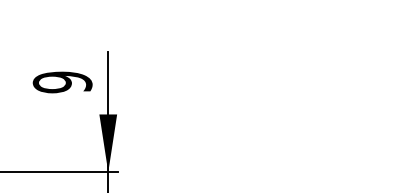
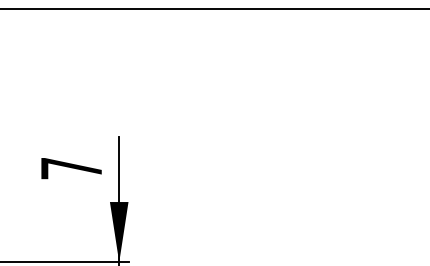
text: (62, 82) -> (71, 168), 9 -> 7

